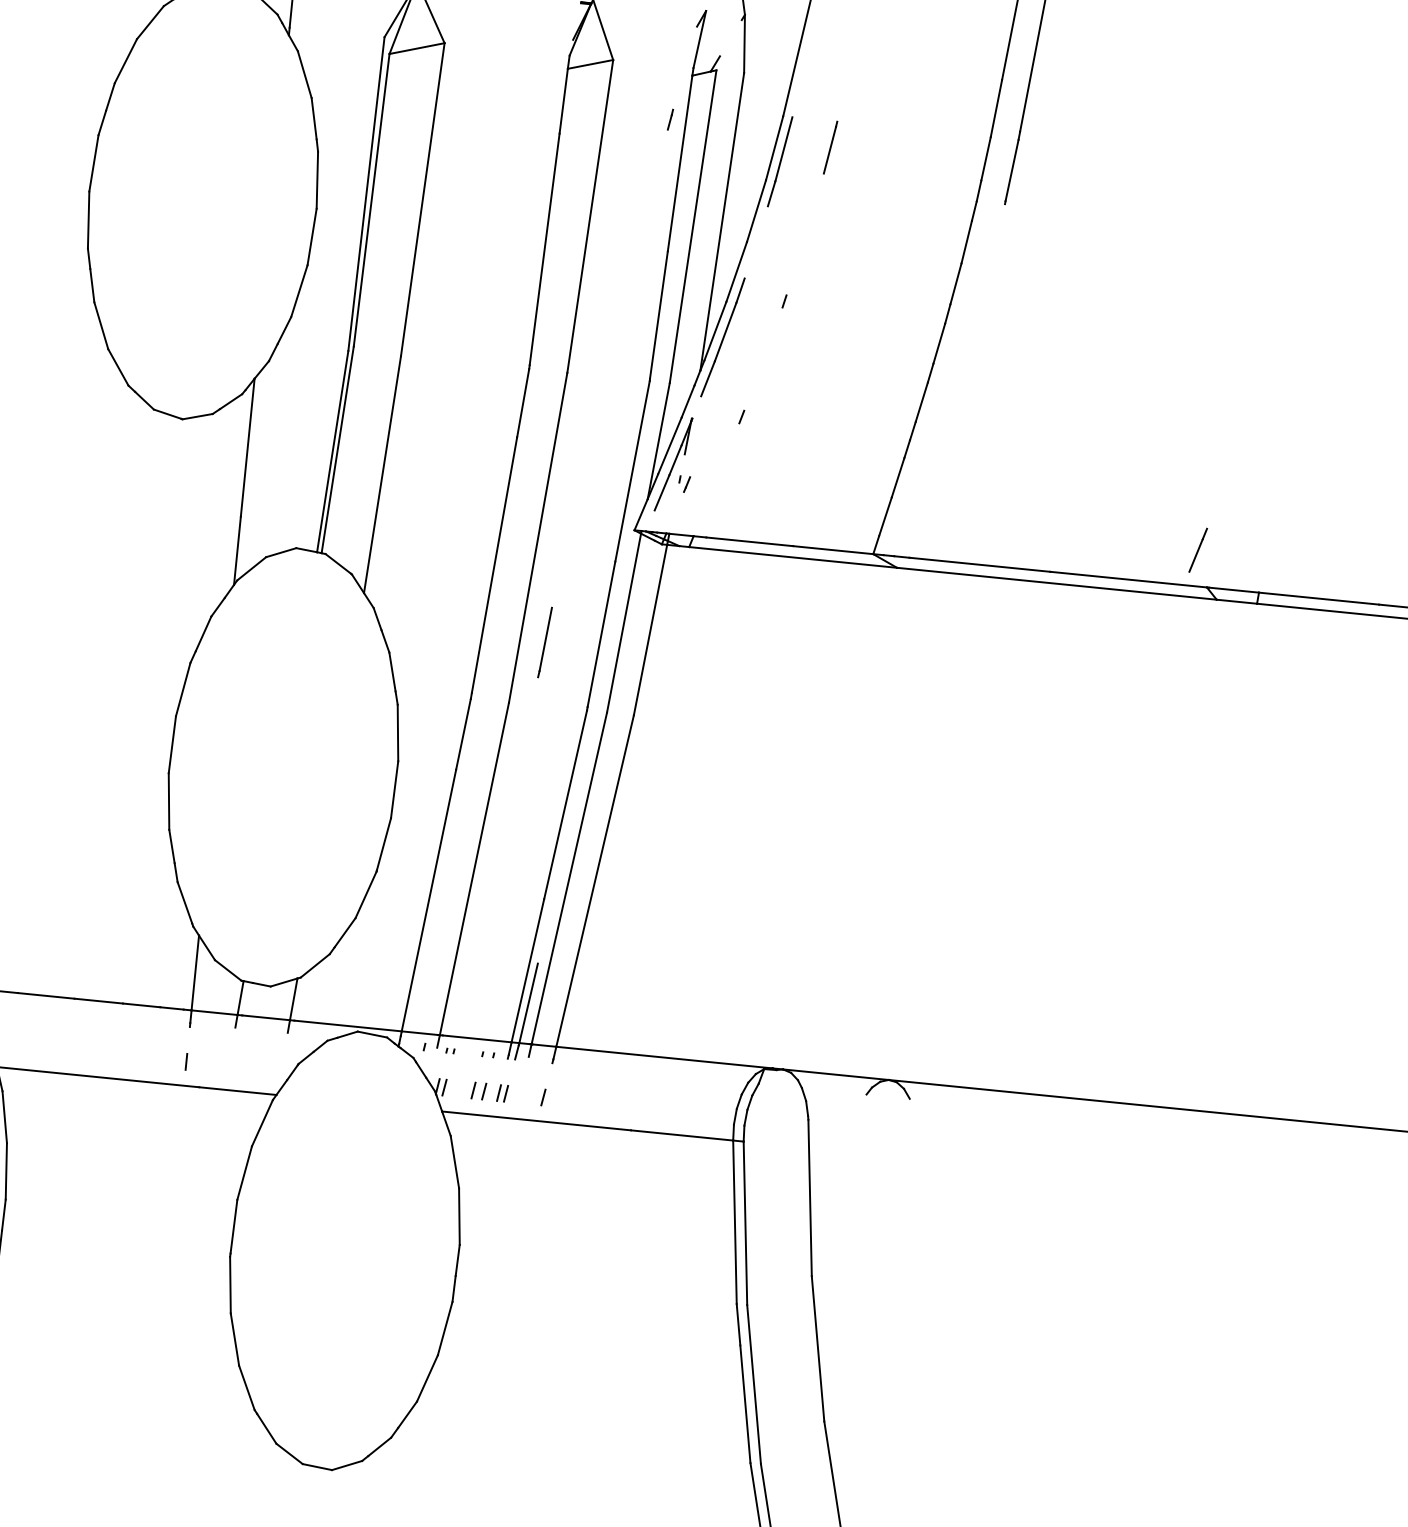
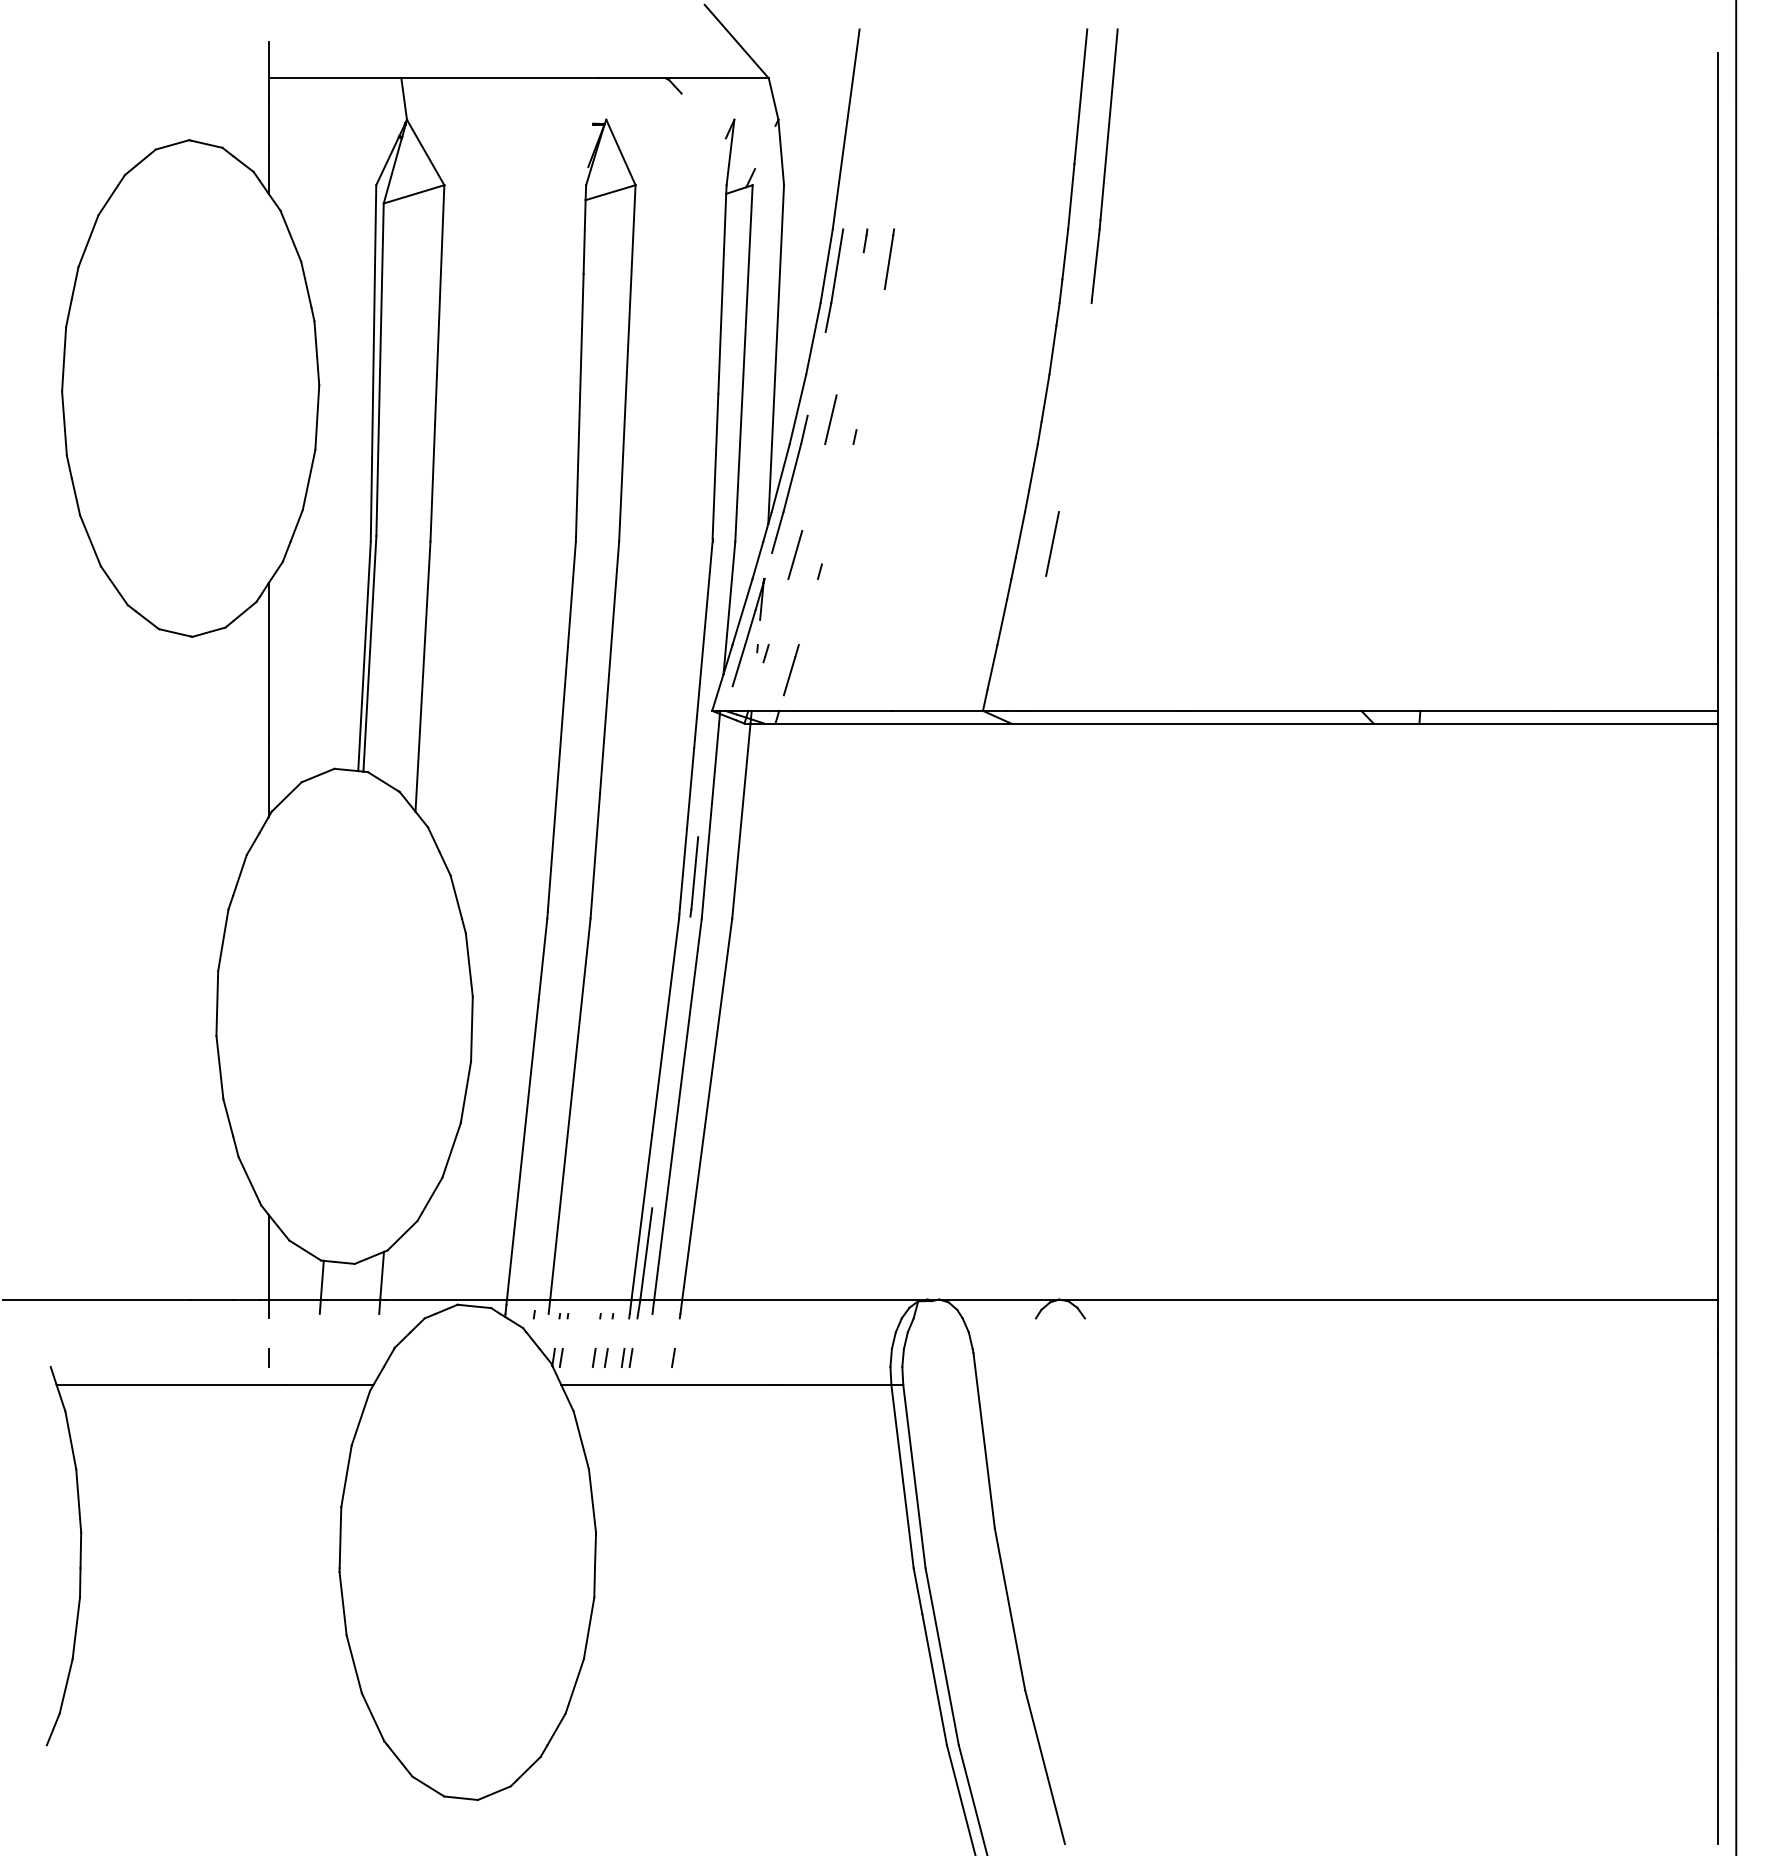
line: (670, 119) -> (865, 240), moved
line: (764, 283) -> (830, 419), added
line: (721, 399) -> (795, 554), added
line: (949, 412) -> (1052, 543), added
line: (1197, 550) -> (790, 670), moved
line: (545, 642) -> (694, 876), moved

